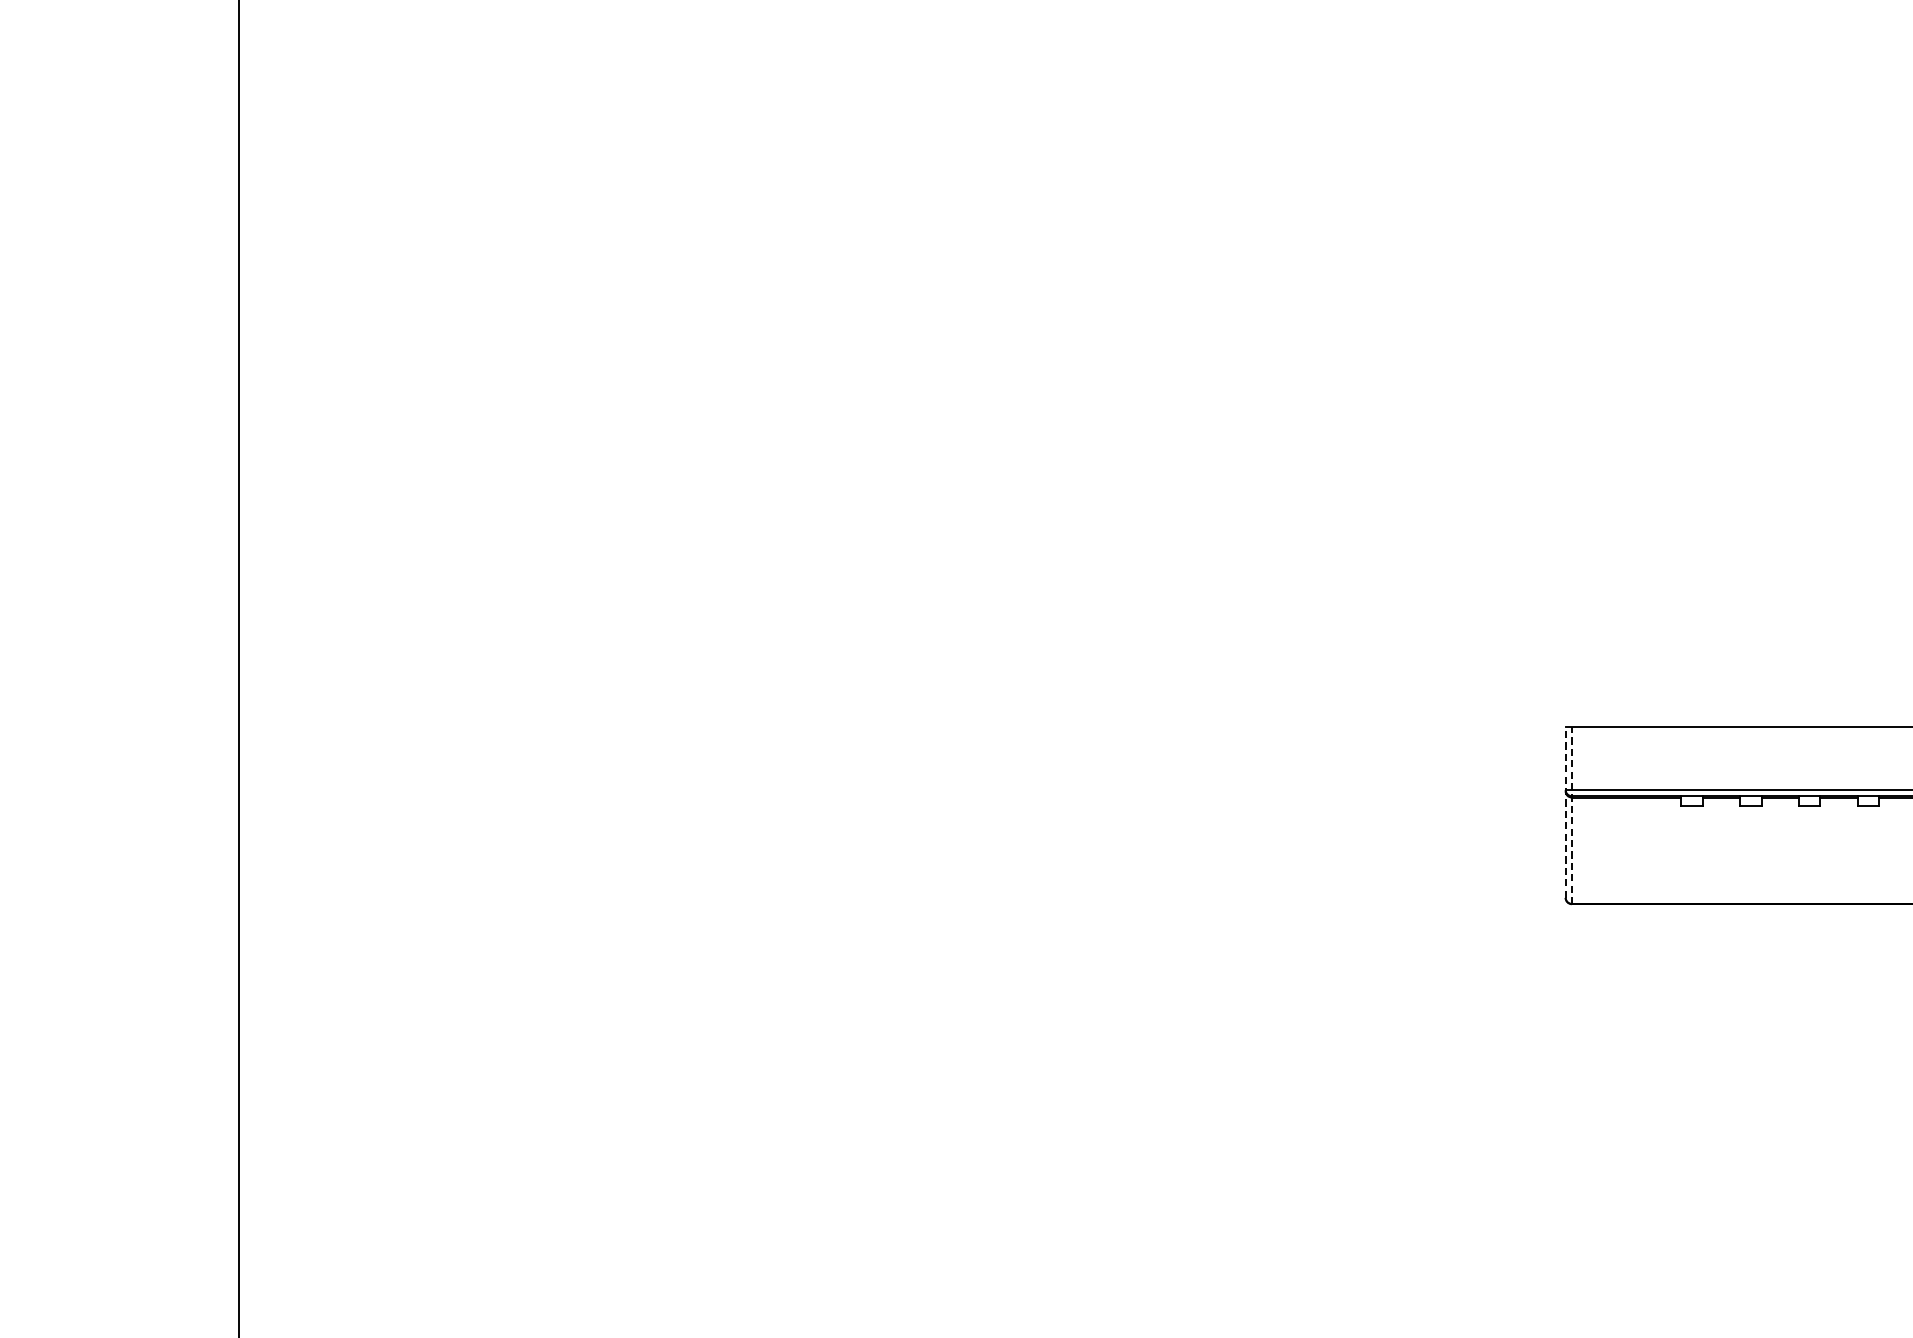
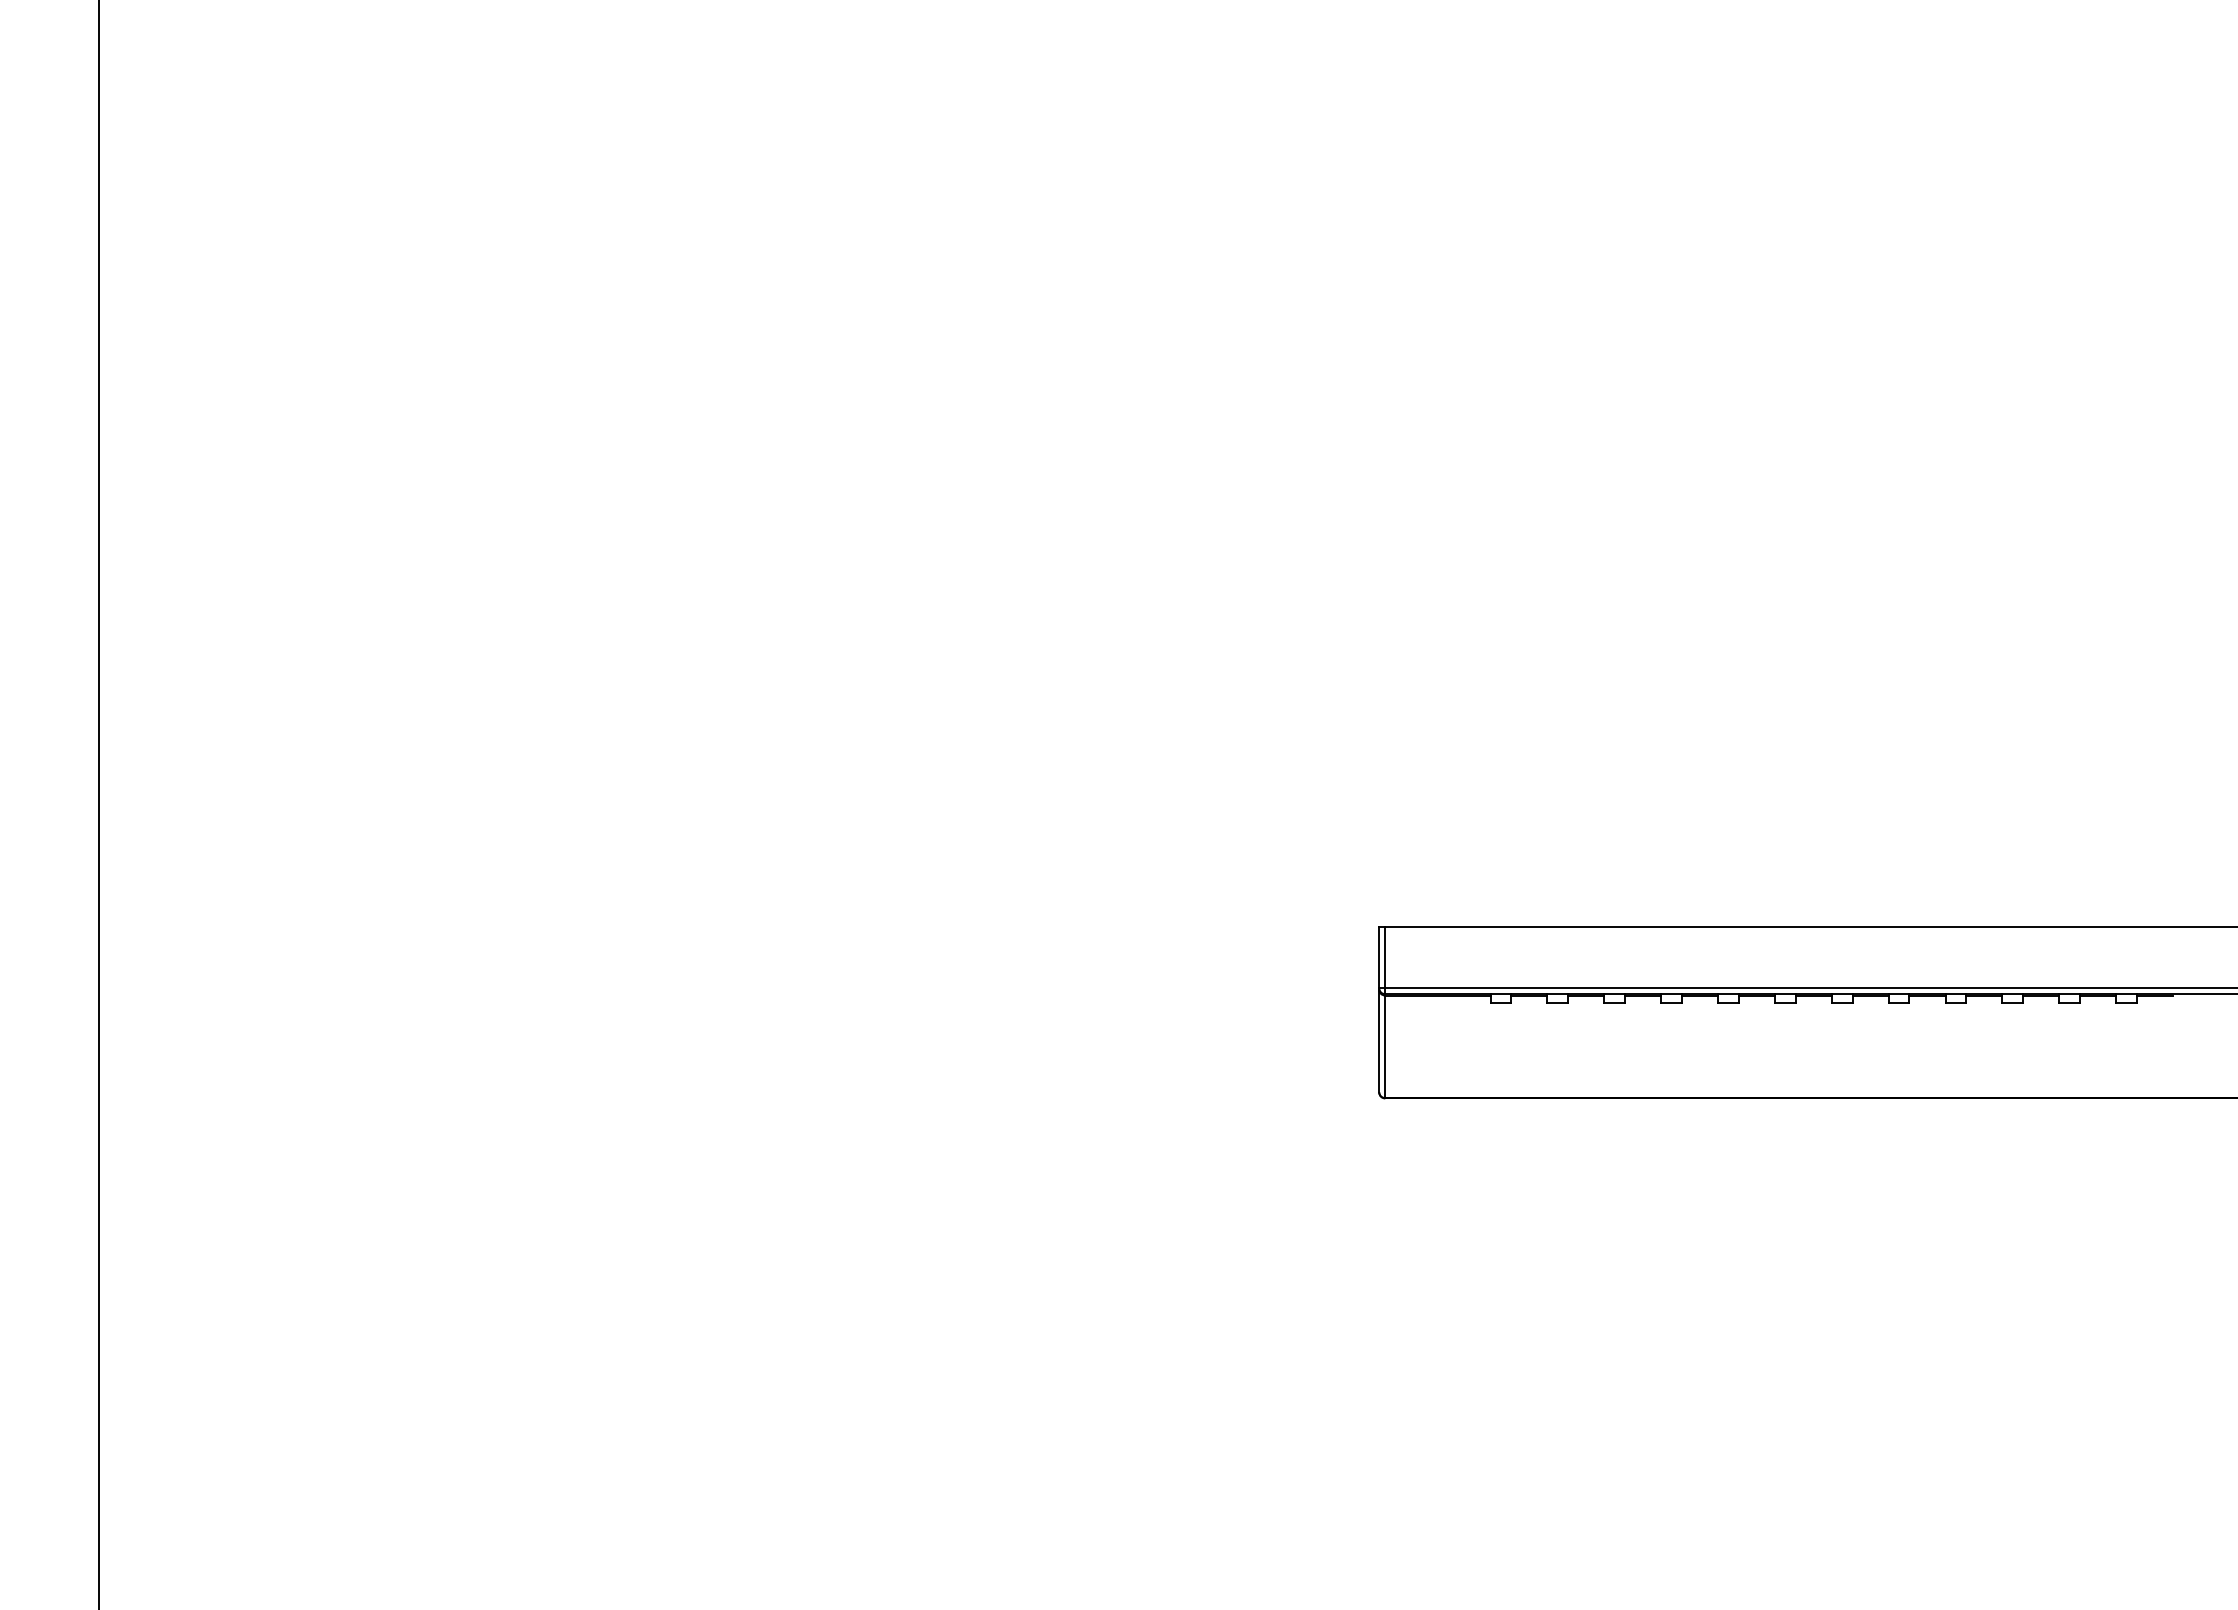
line: (1565, 812) -> (1379, 1009), dashed -> solid
line: (1572, 815) -> (1385, 1012), dashed -> solid

